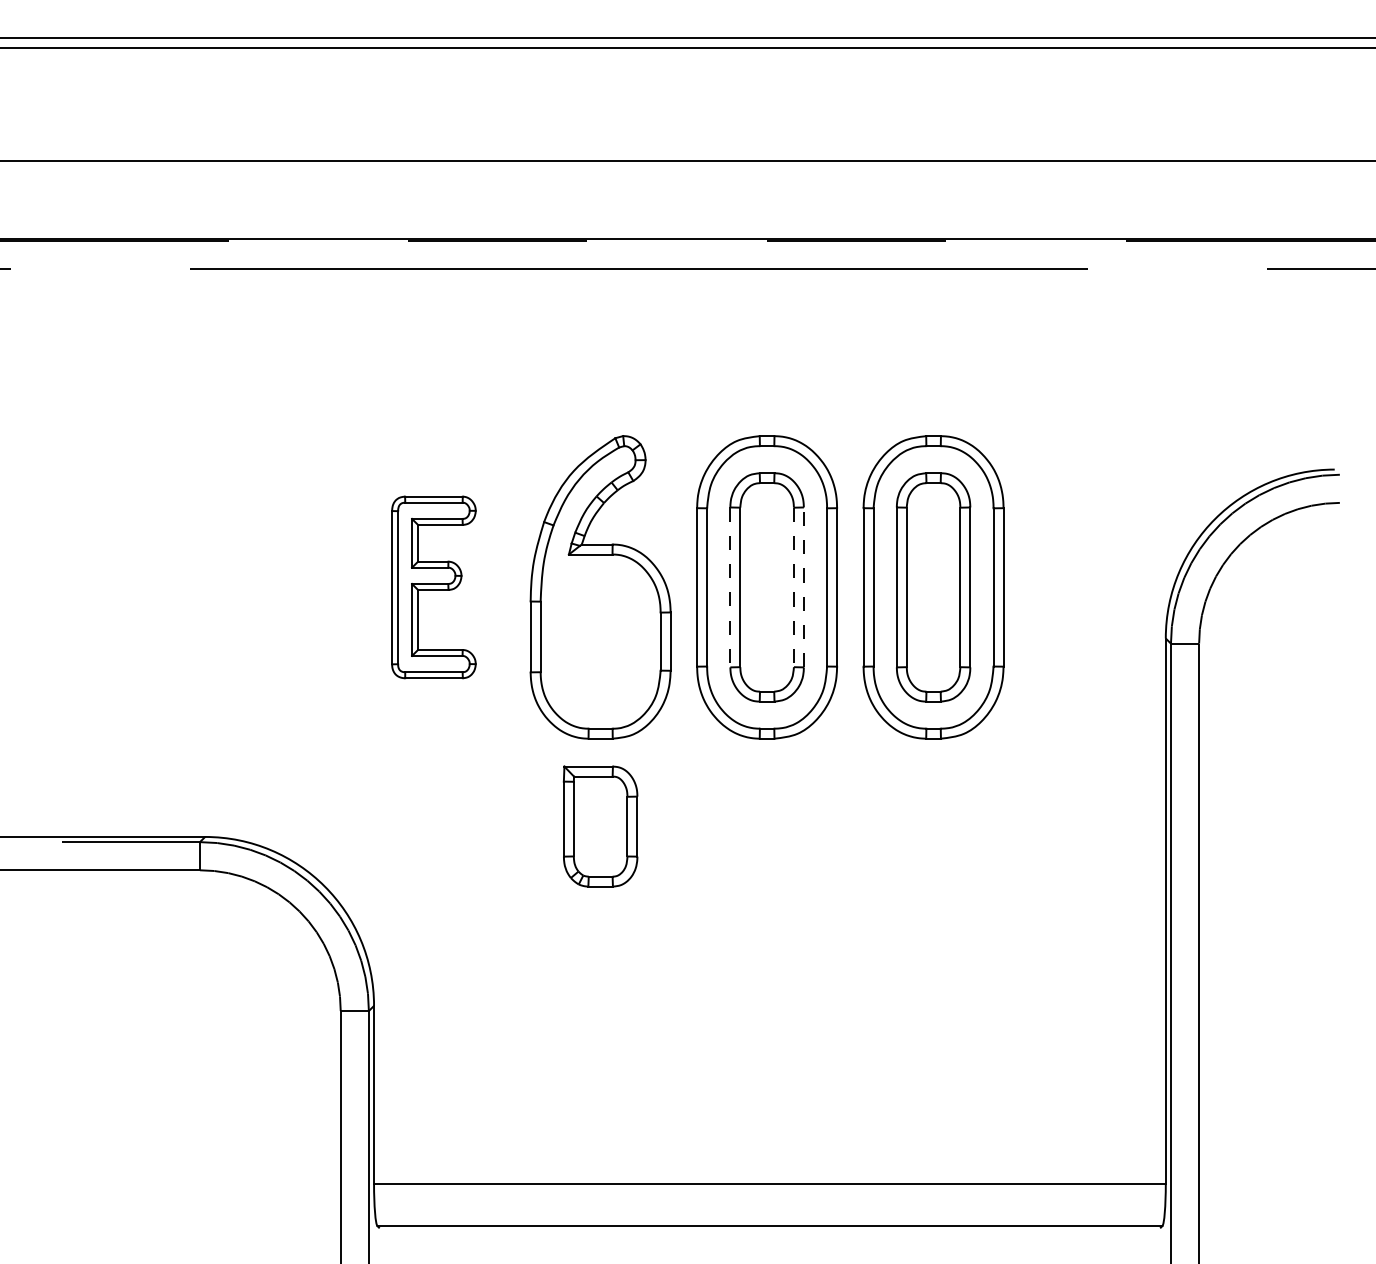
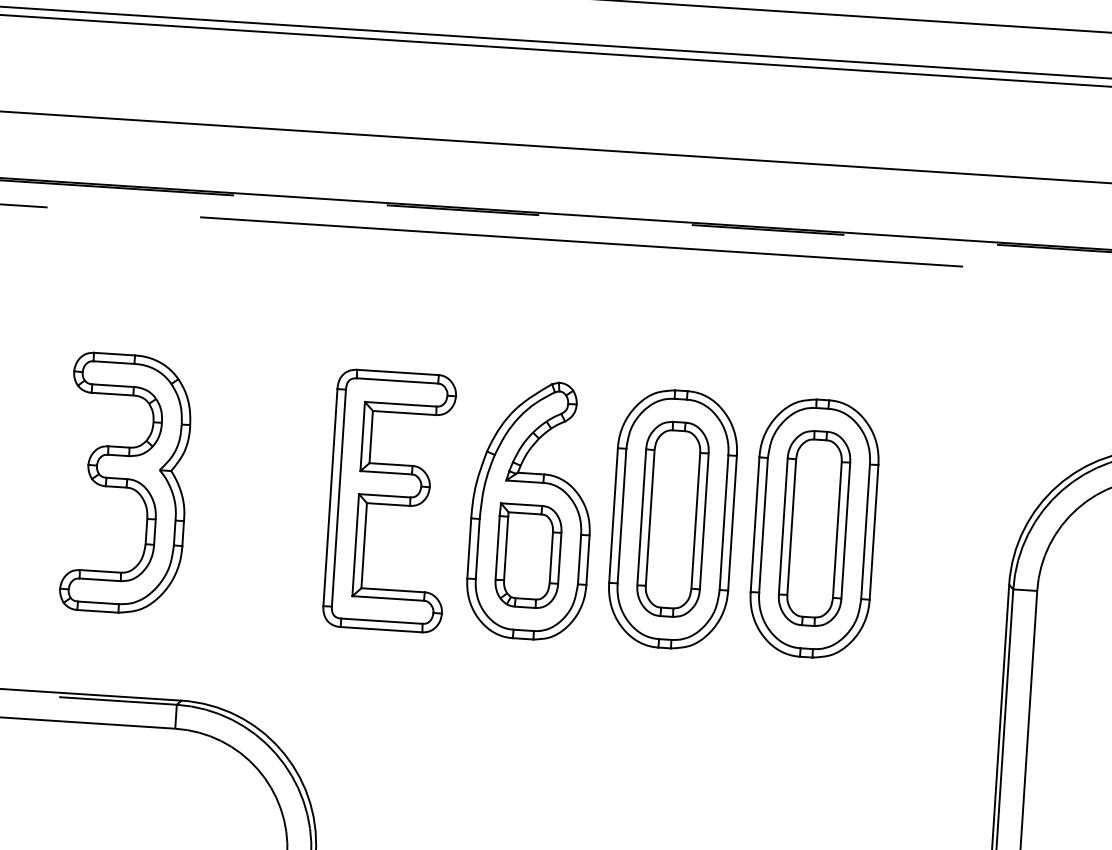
part: (124, 587) -> (126, 484), added
part: (433, 587) -> (389, 501), size x1.67
line: (730, 587) -> (641, 517), dashed -> solid
line: (793, 587) -> (695, 520), dashed -> solid
line: (803, 587) -> (703, 521), dashed -> solid
part: (600, 826) -> (528, 556), moved

